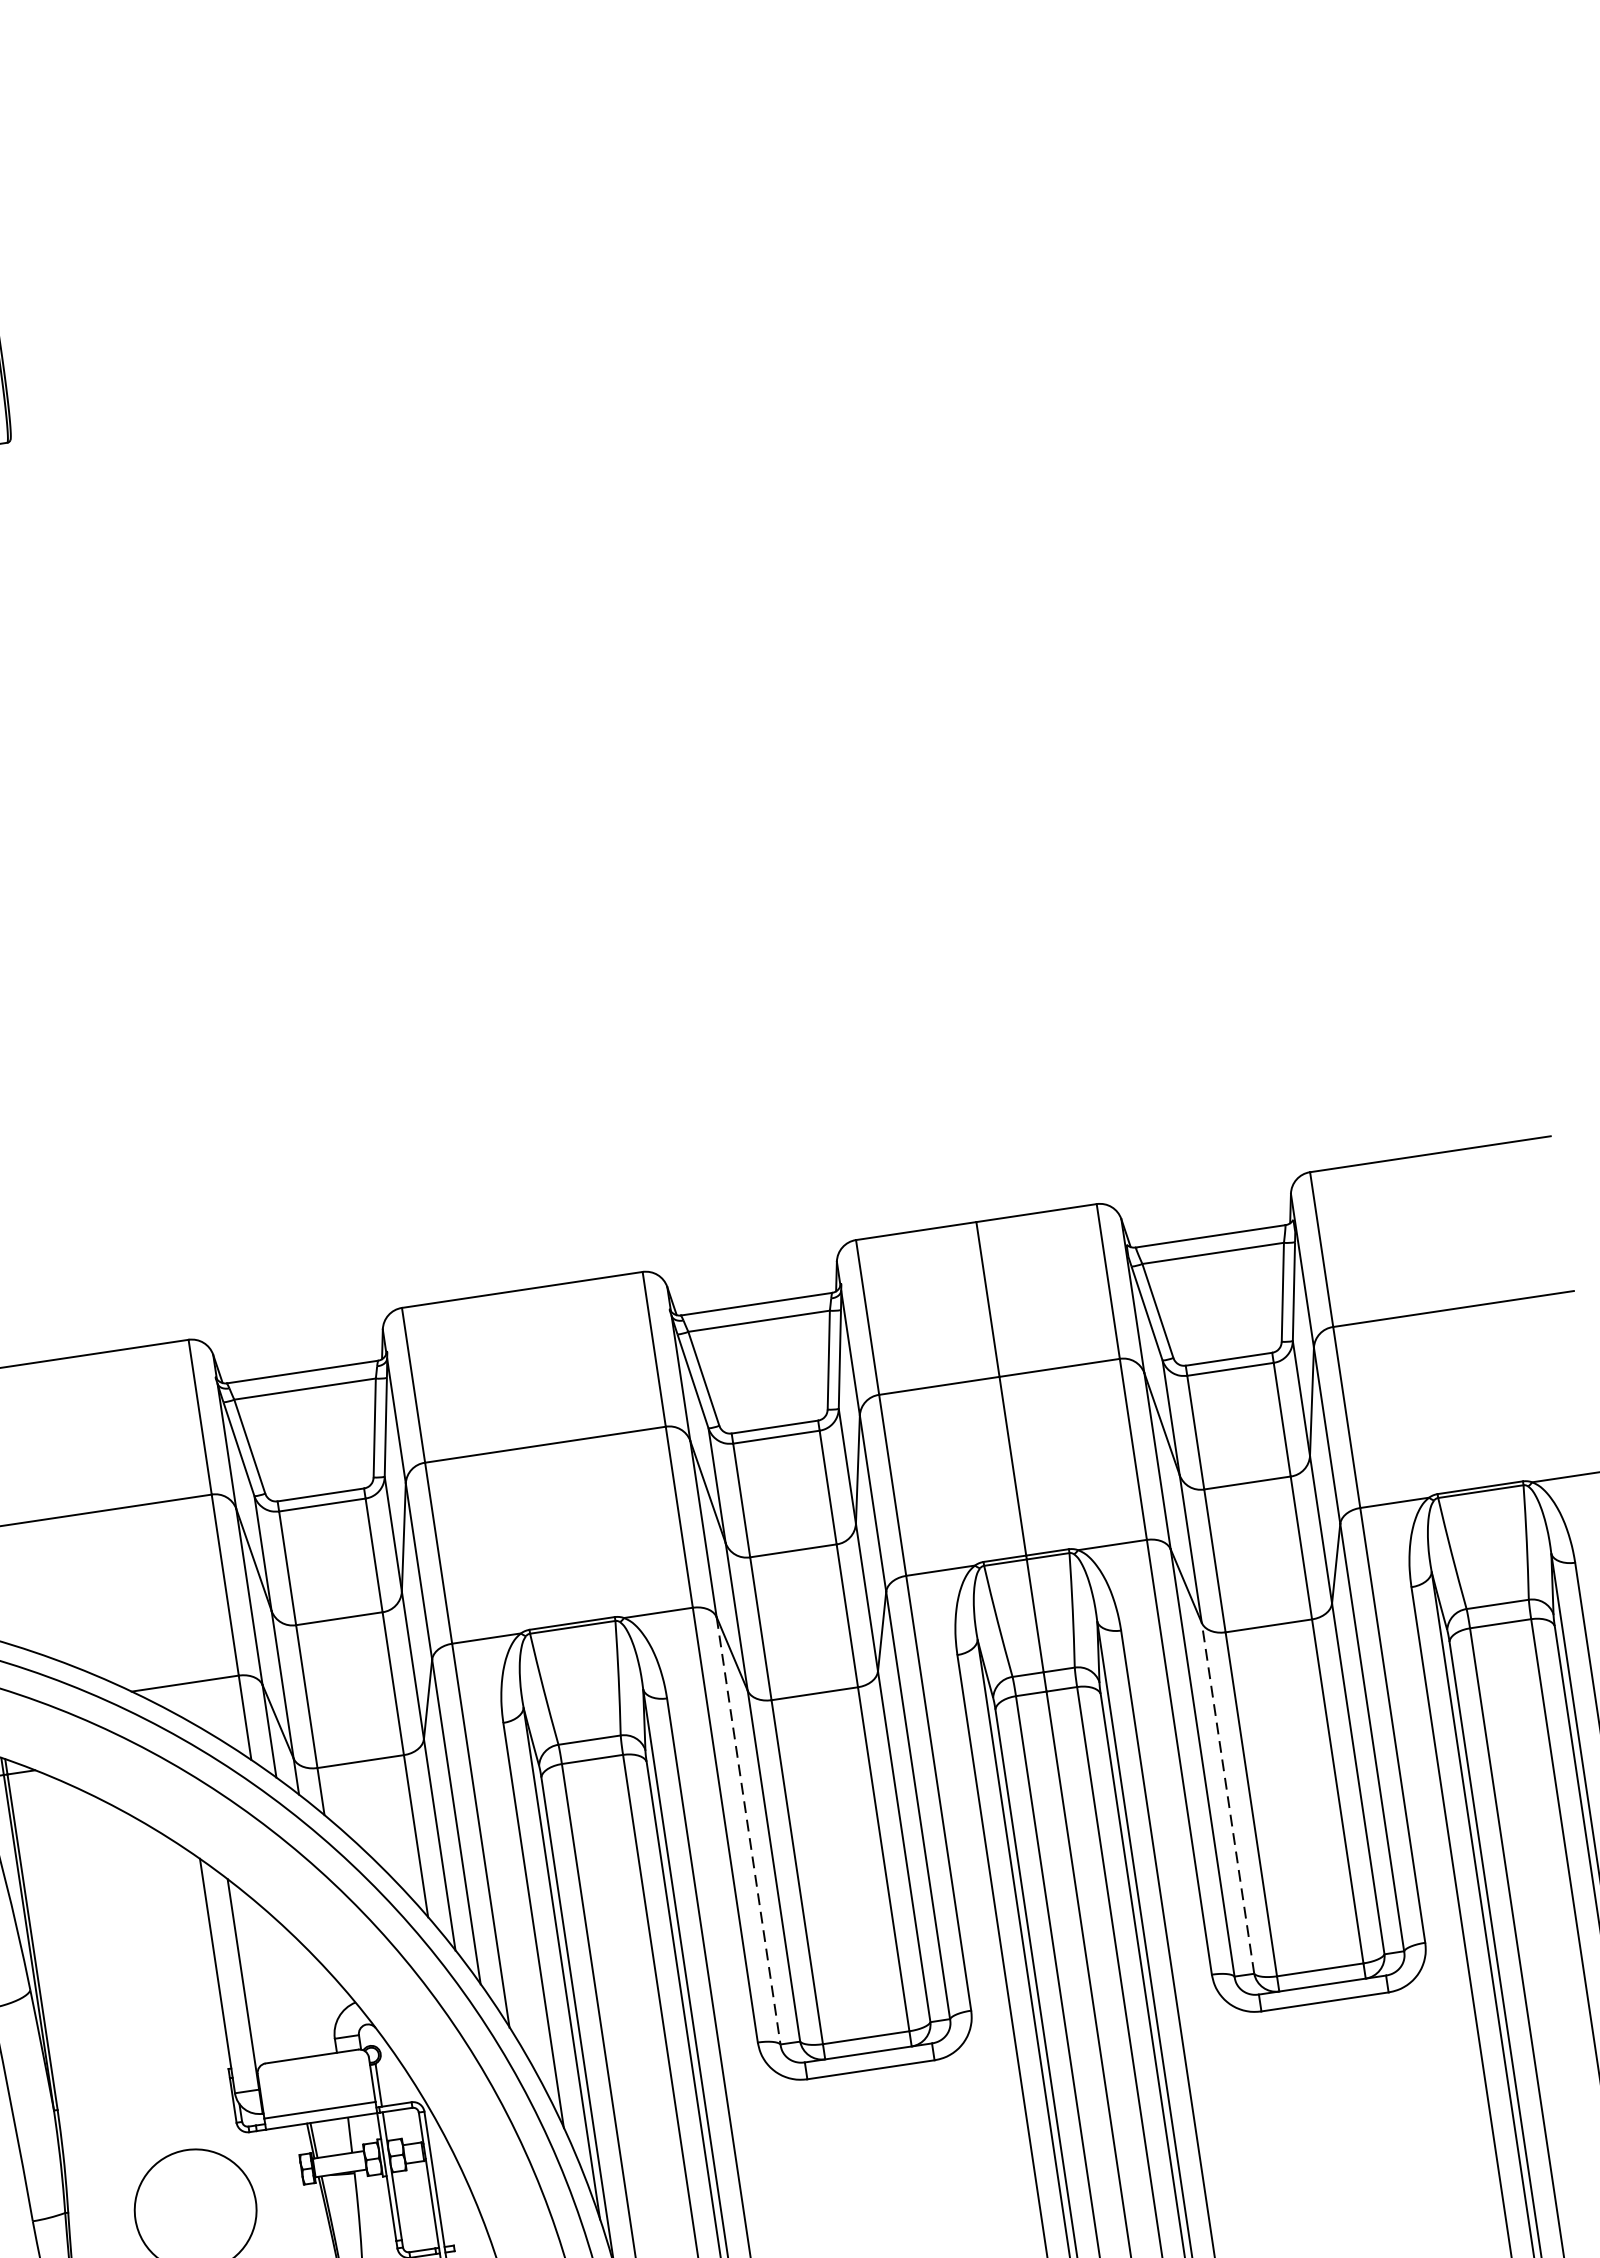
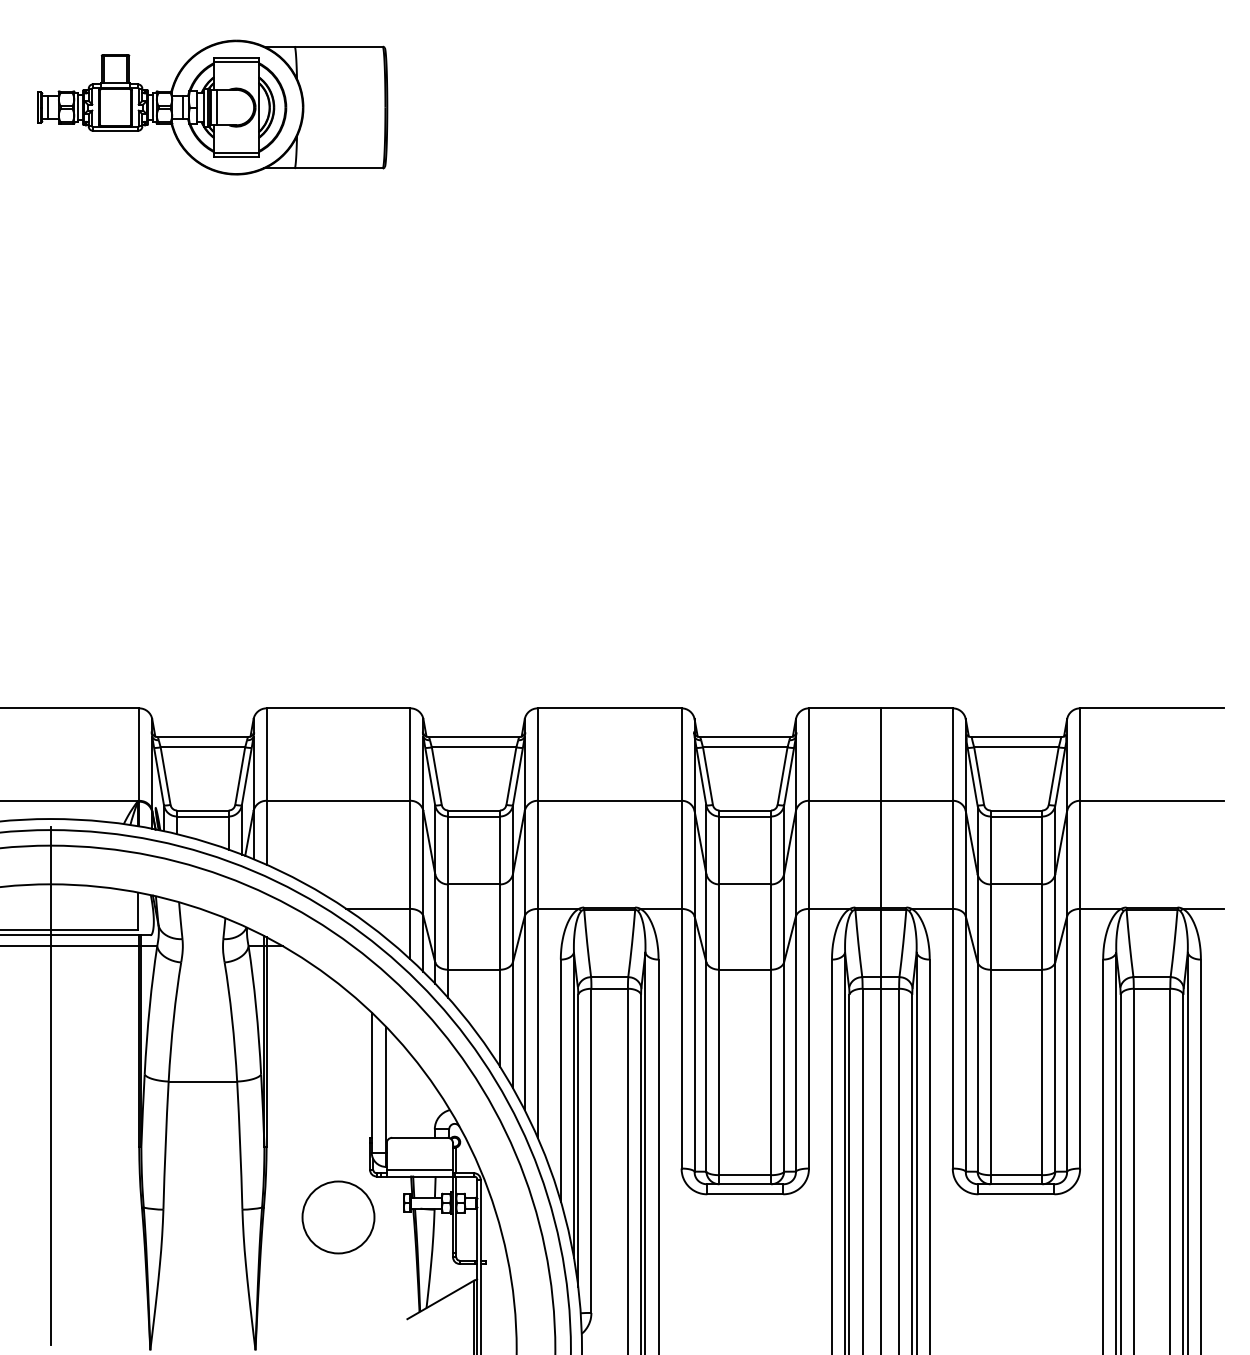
line: (1227, 1797) -> (977, 1066), dashed -> solid
line: (748, 1831) -> (694, 1044), dashed -> solid

